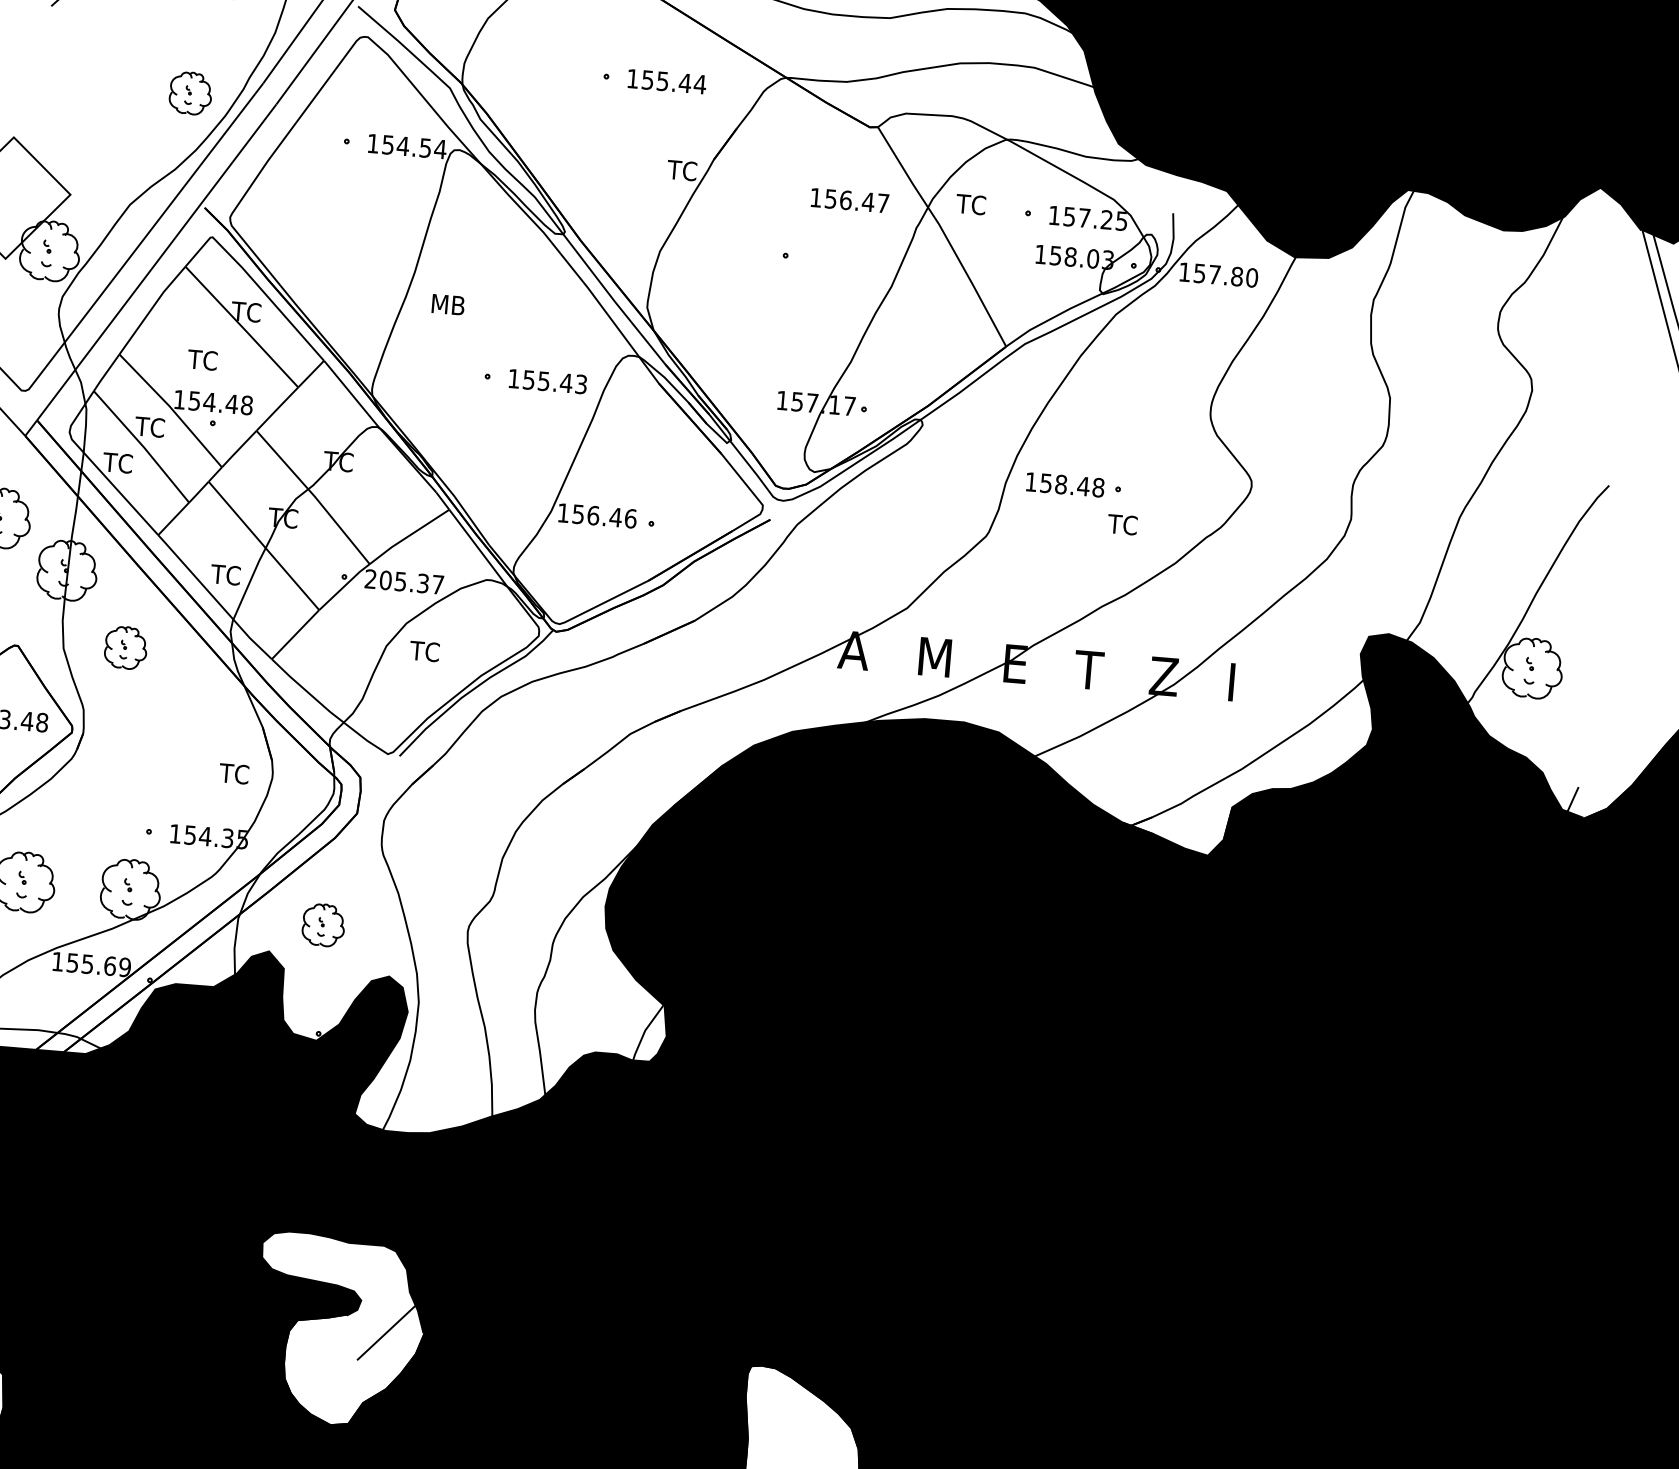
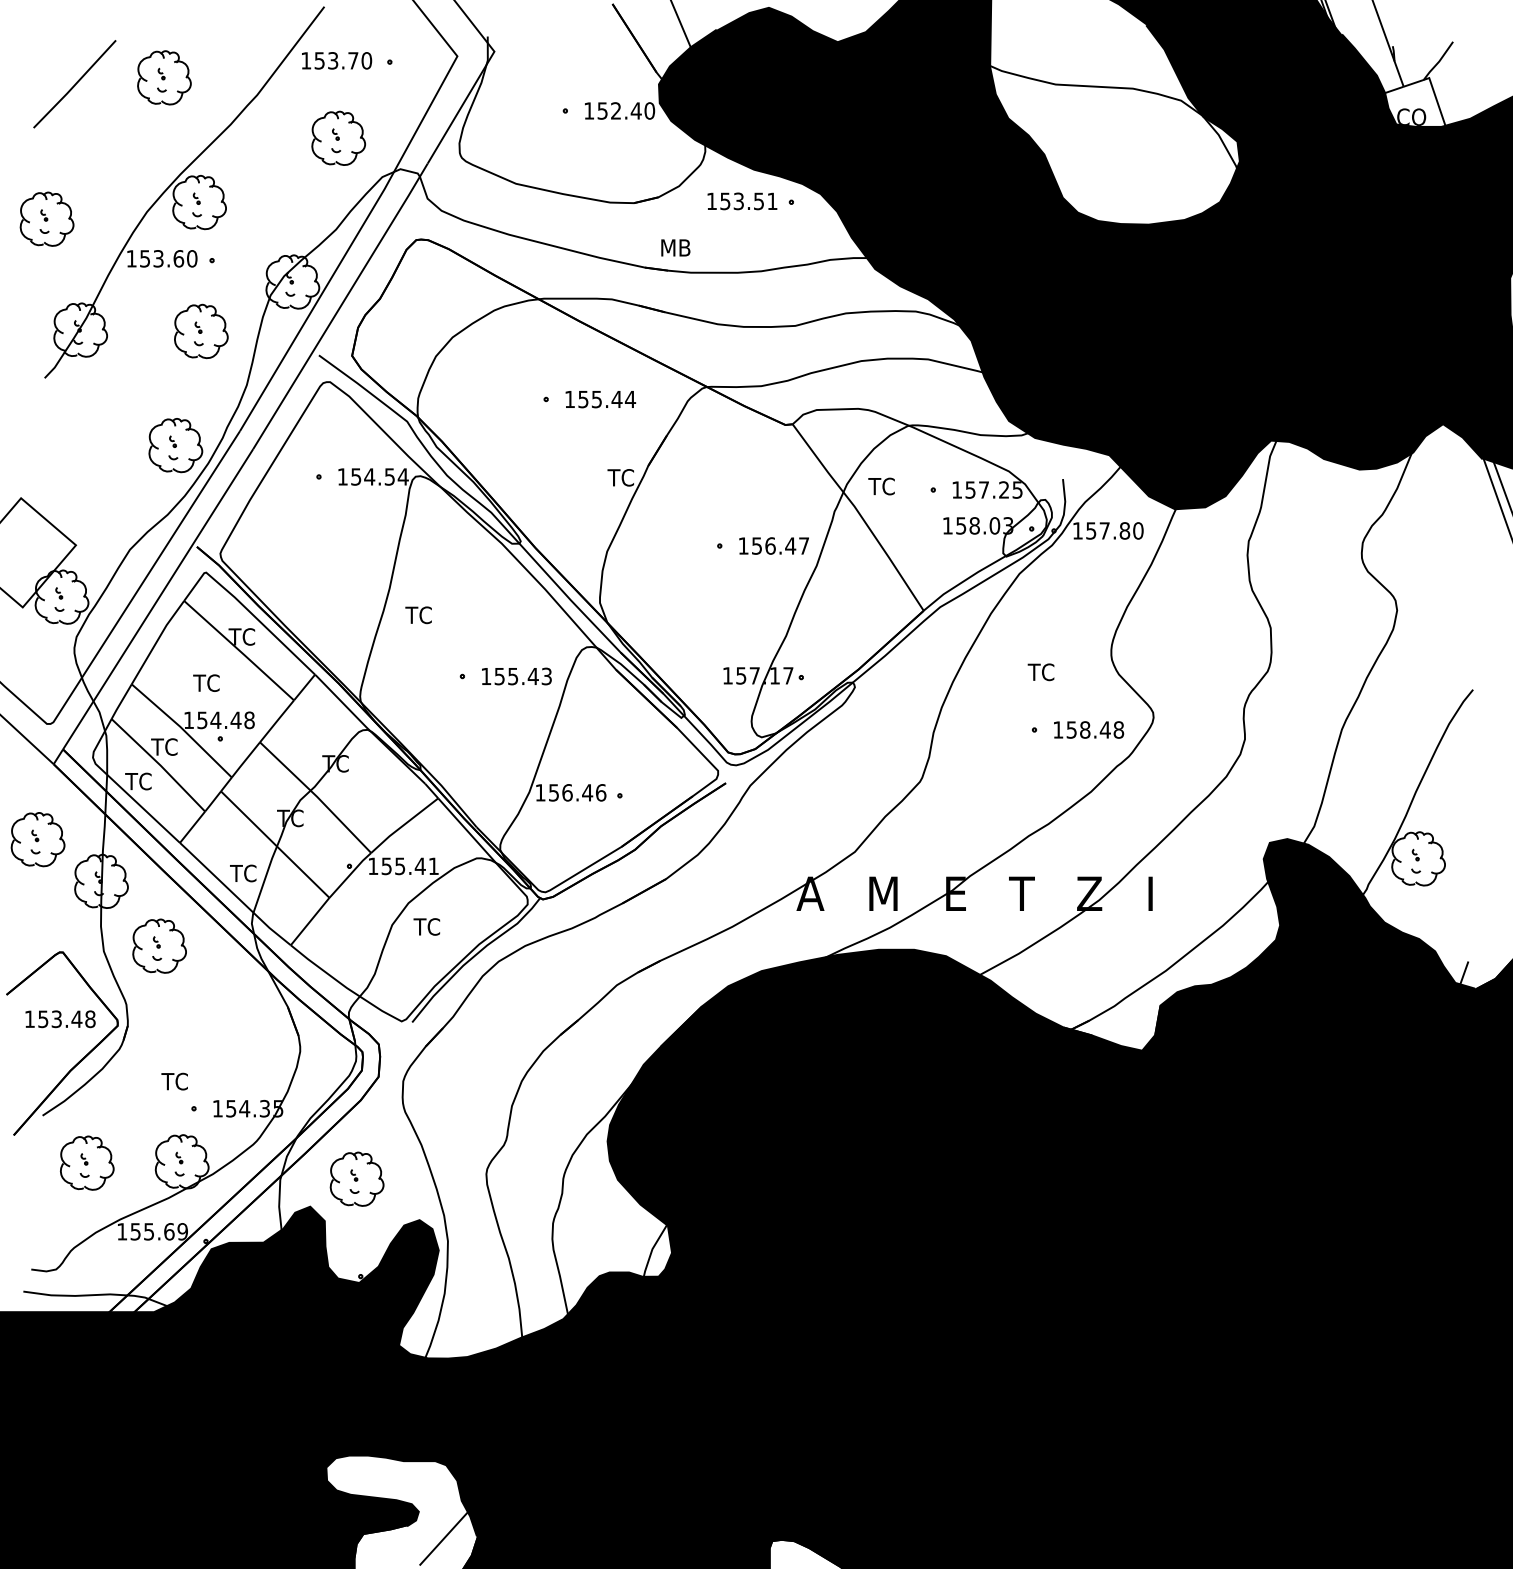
part: (190, 93) -> (175, 445), size x1.43
text: (849, 199) -> (773, 545), moved
text: (446, 304) -> (420, 615), MB -> TC
text: (1065, 484) -> (1089, 729), moved
text: (1121, 524) -> (1040, 672), moved
text: (404, 582) -> (403, 866), 205.37 -> 155.41
part: (125, 647) -> (159, 945), size x1.43
text: (233, 773) -> (174, 1081), moved
part: (323, 924) -> (356, 1178), size x1.43

